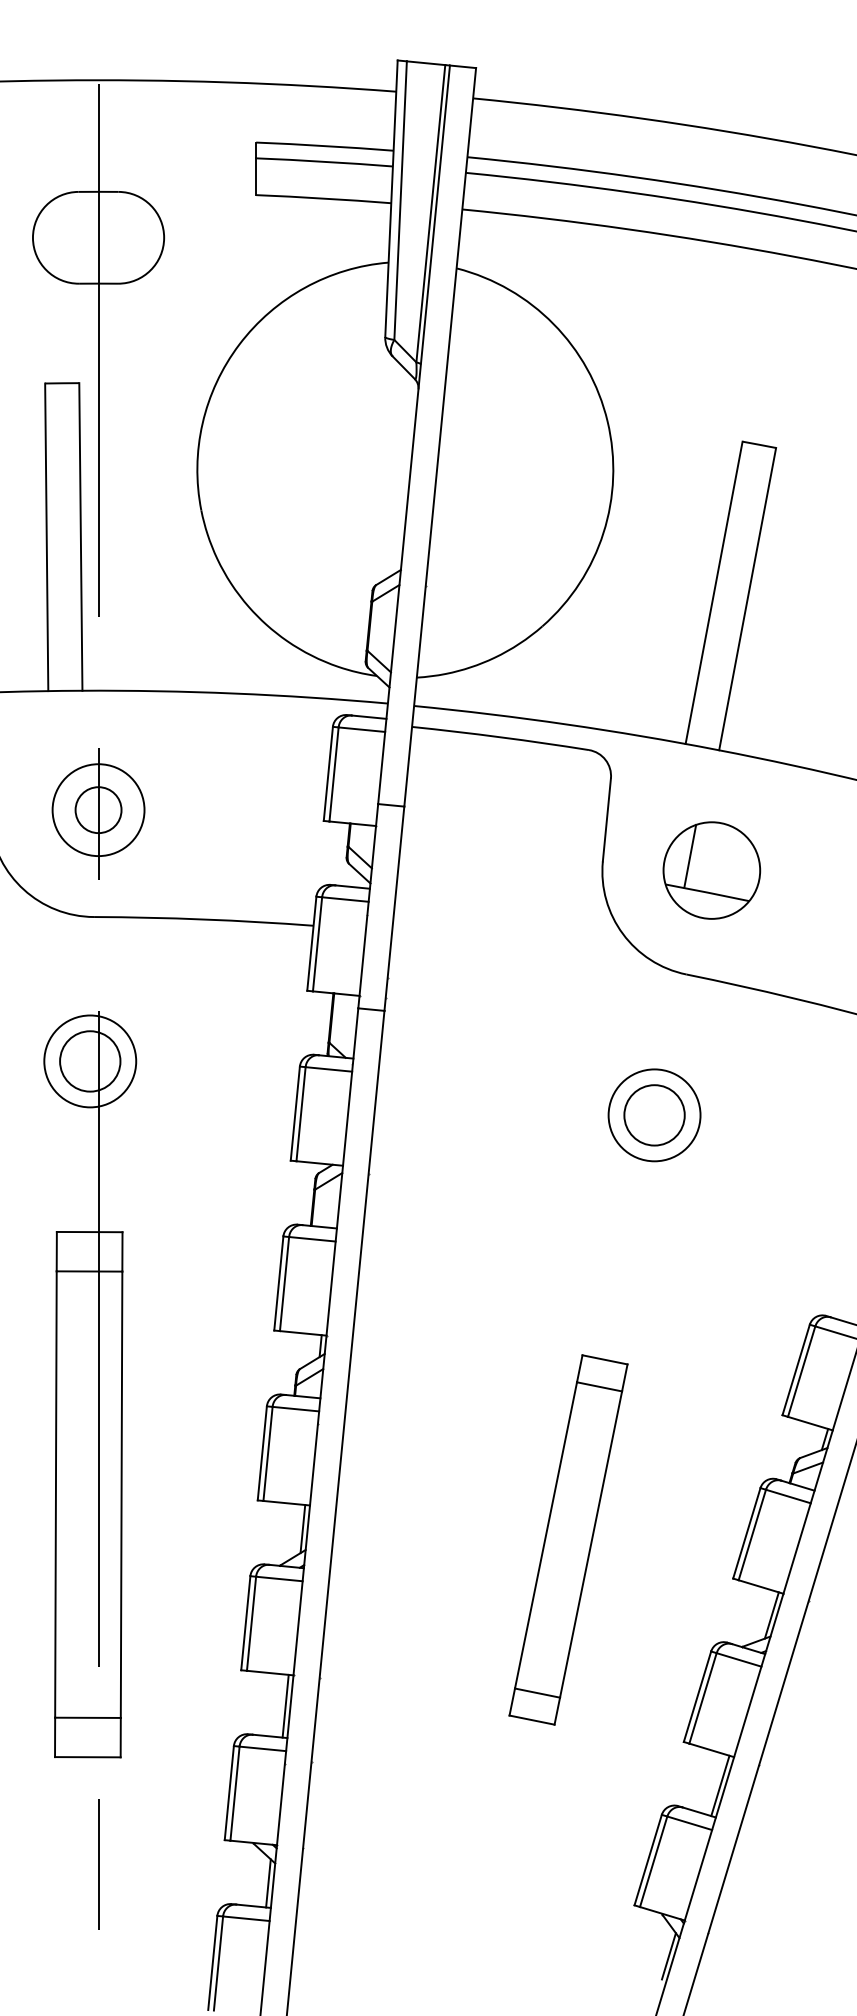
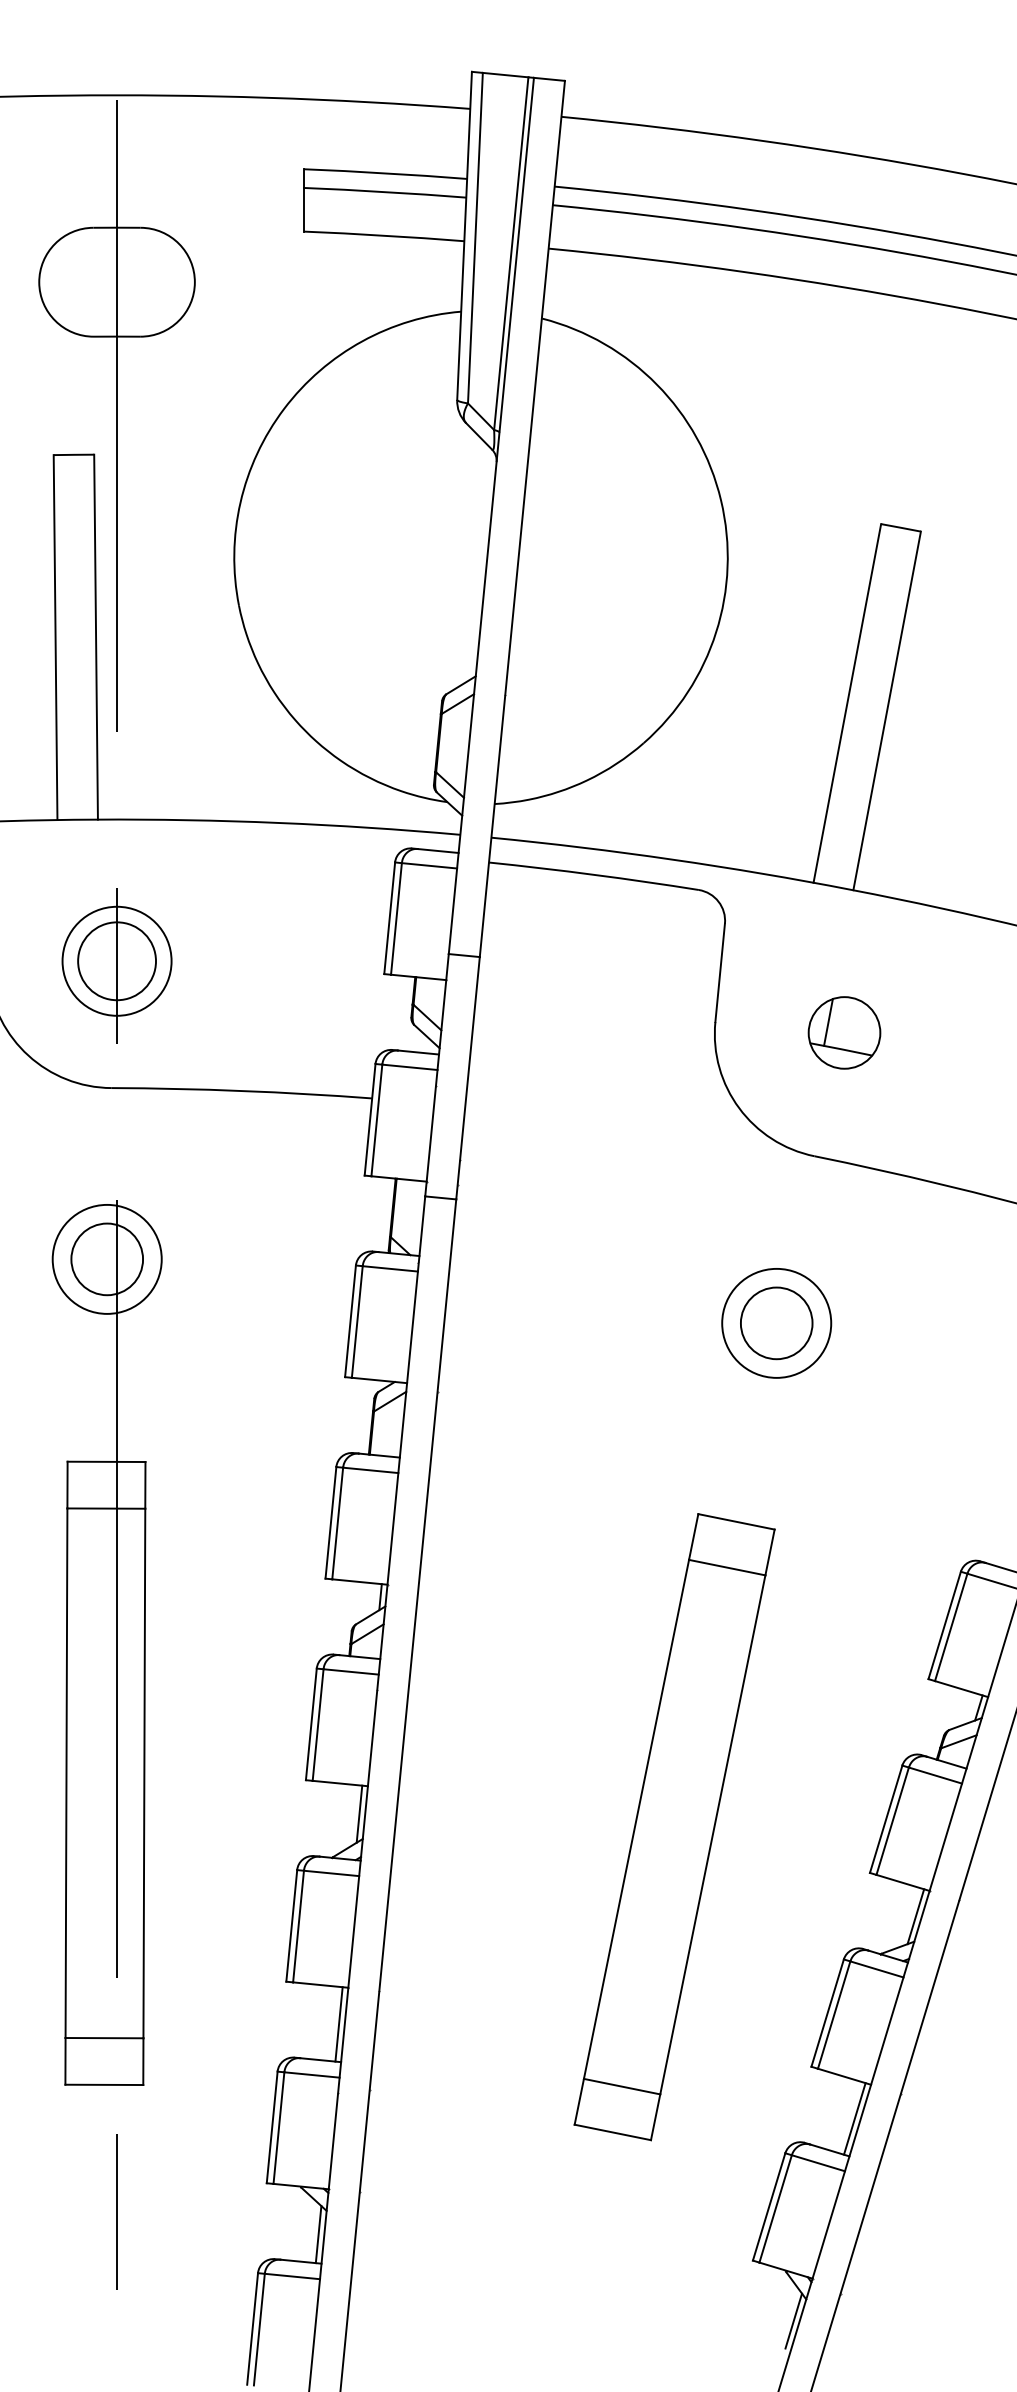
circle: (98, 809) -> (116, 960), size x1.43
part: (711, 870) -> (844, 1032), size x0.62
part: (568, 1539) -> (674, 1826), size x1.43

